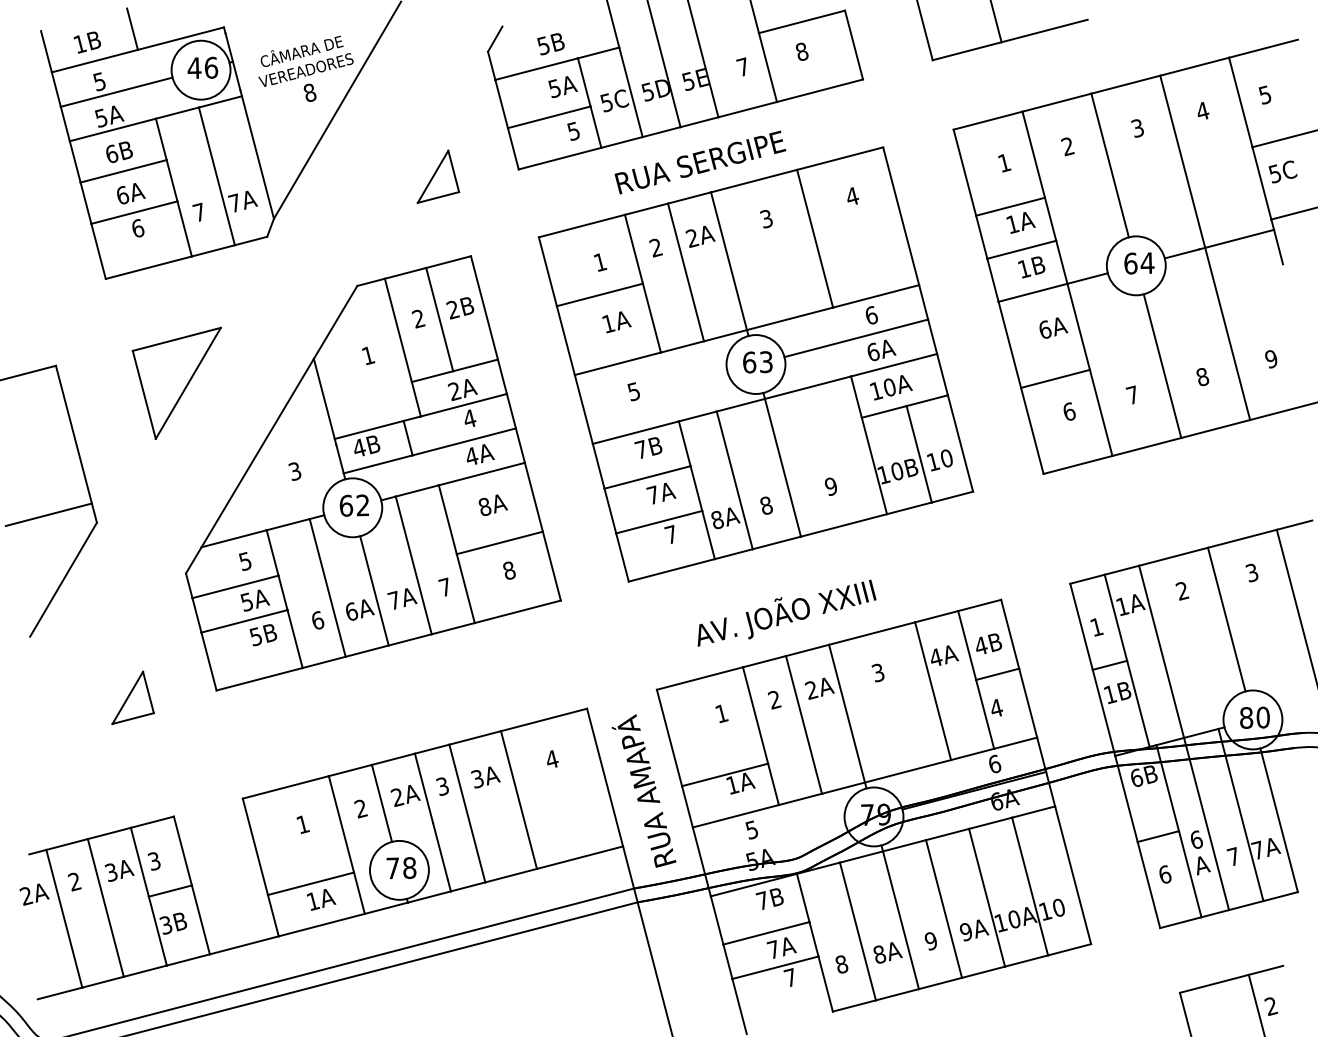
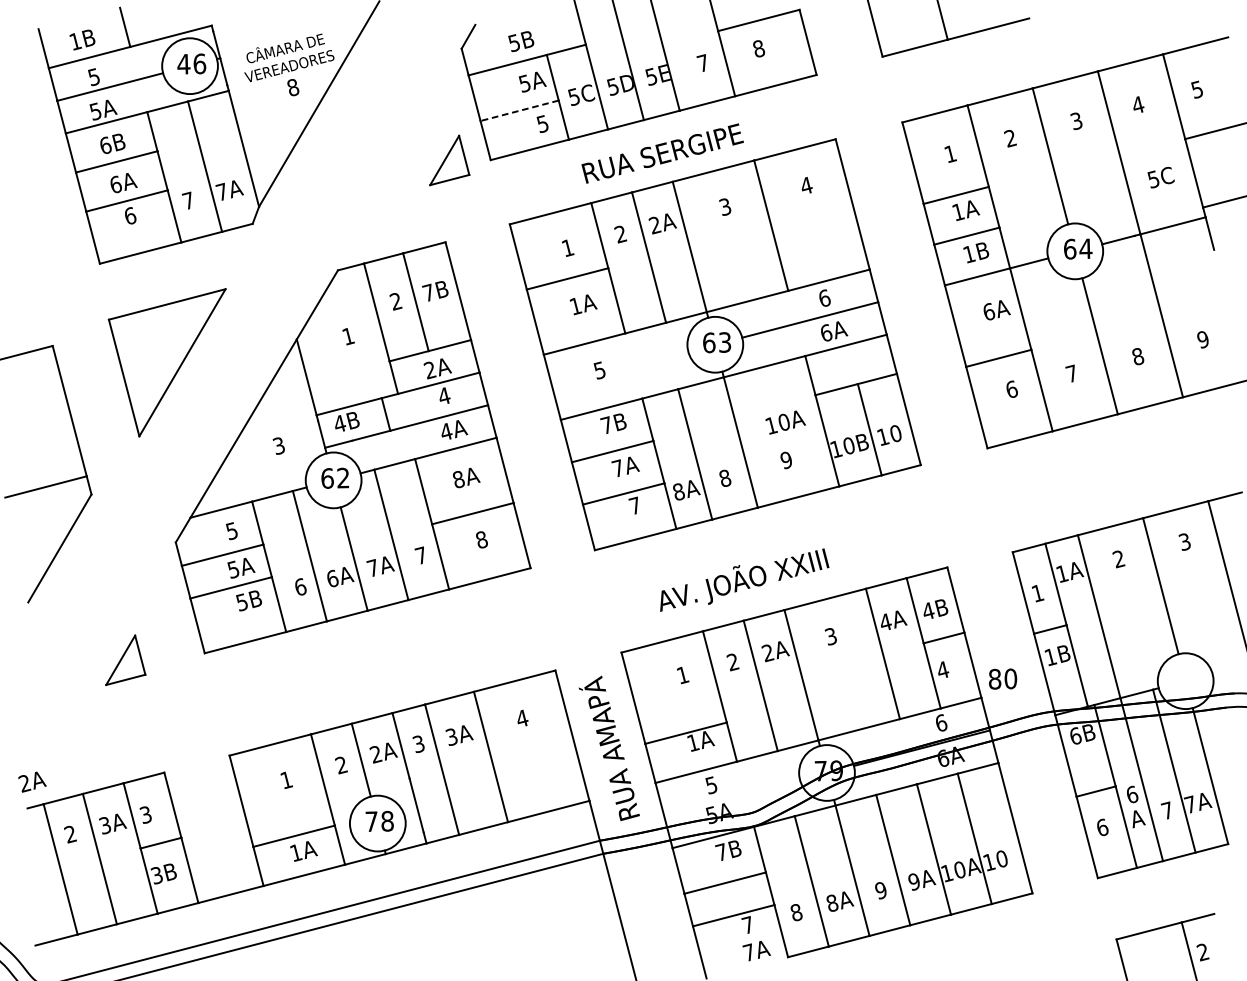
line: (549, 117) -> (519, 110), solid -> dashed
text: (1282, 171) -> (1160, 177), moved
part: (438, 176) -> (449, 160), moved
text: (452, 309) -> (428, 292), 2B -> 7B
part: (176, 382) -> (166, 361), size x1.4
text: (891, 387) -> (785, 422), moved
text: (1254, 717) -> (1002, 678), moved
text: (34, 894) -> (32, 782), moved
text: (781, 947) -> (756, 950), moved

